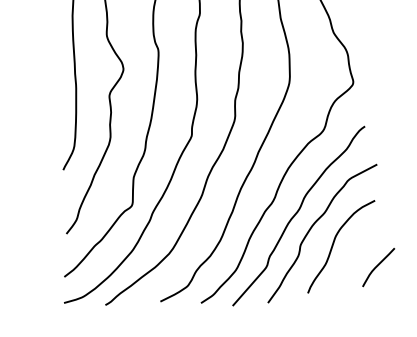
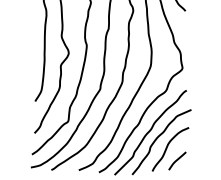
line: (378, 266) -> (177, 160), moved

